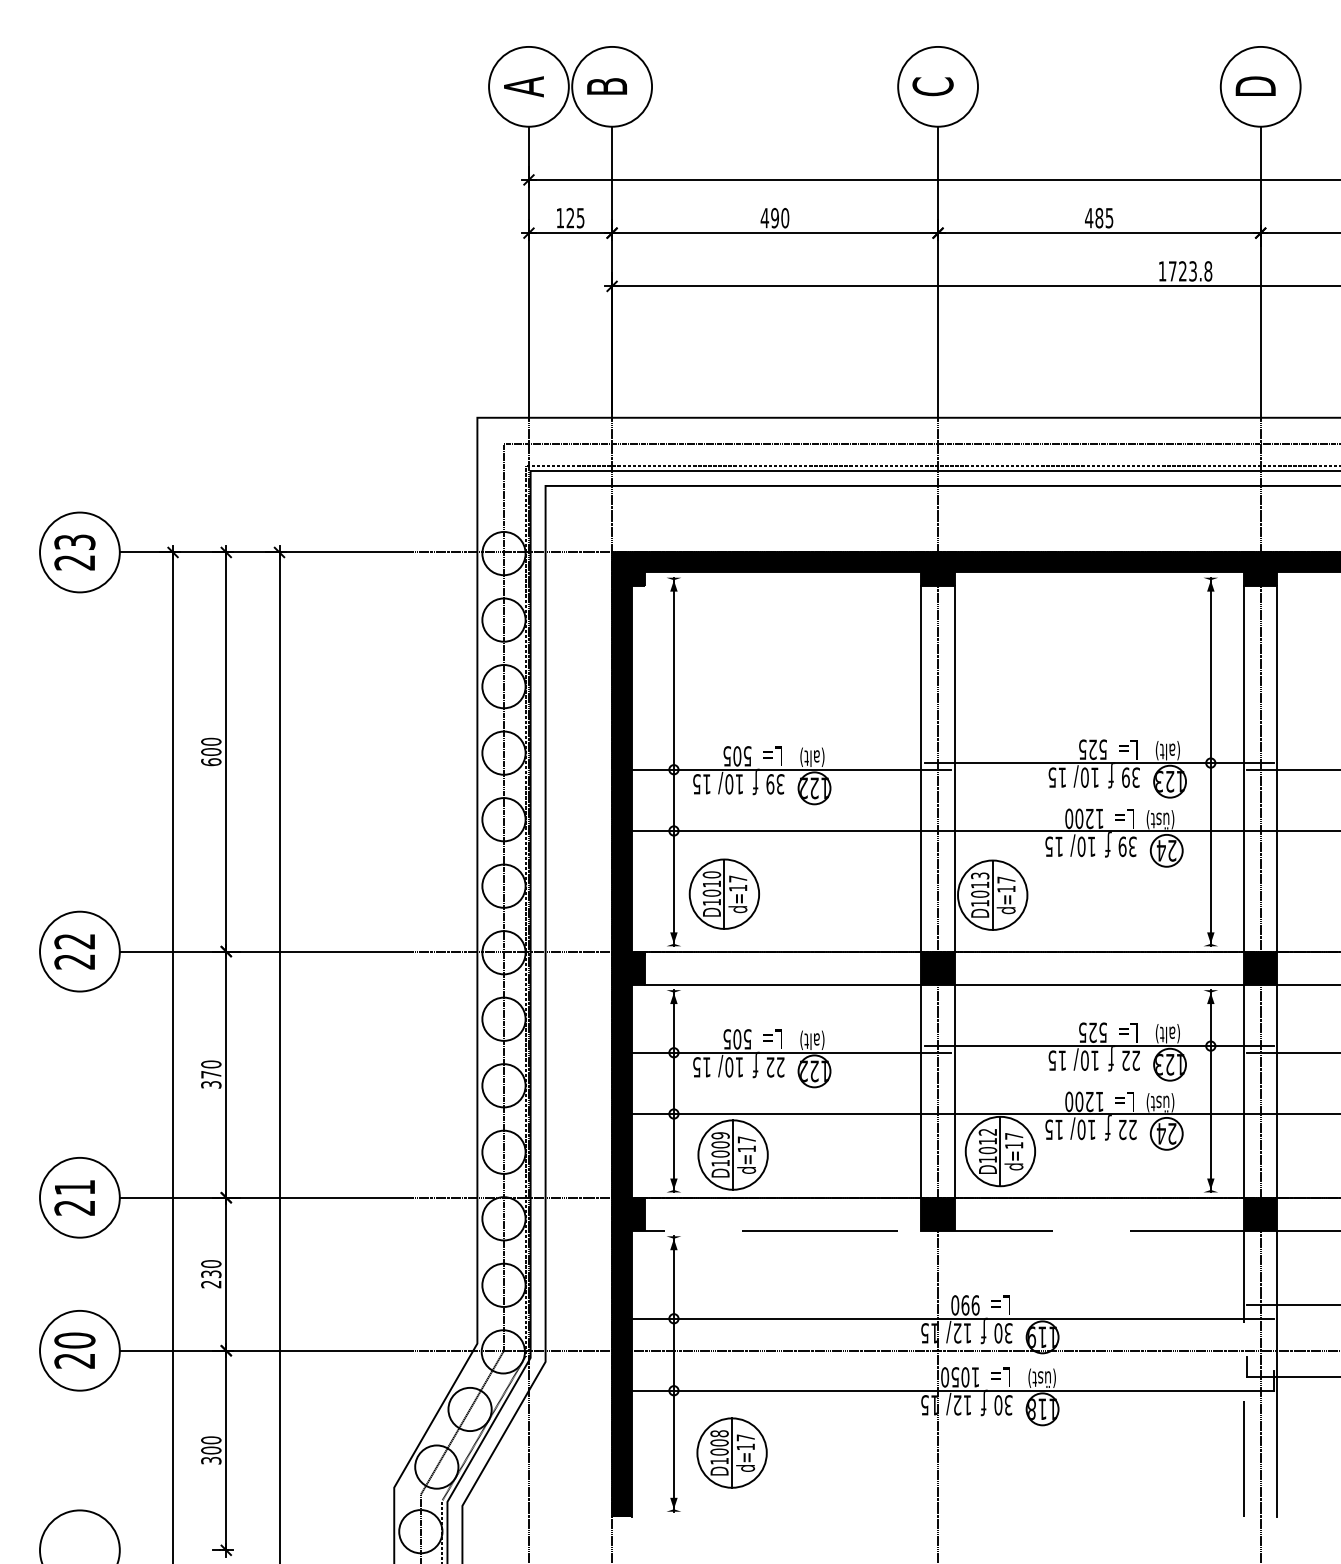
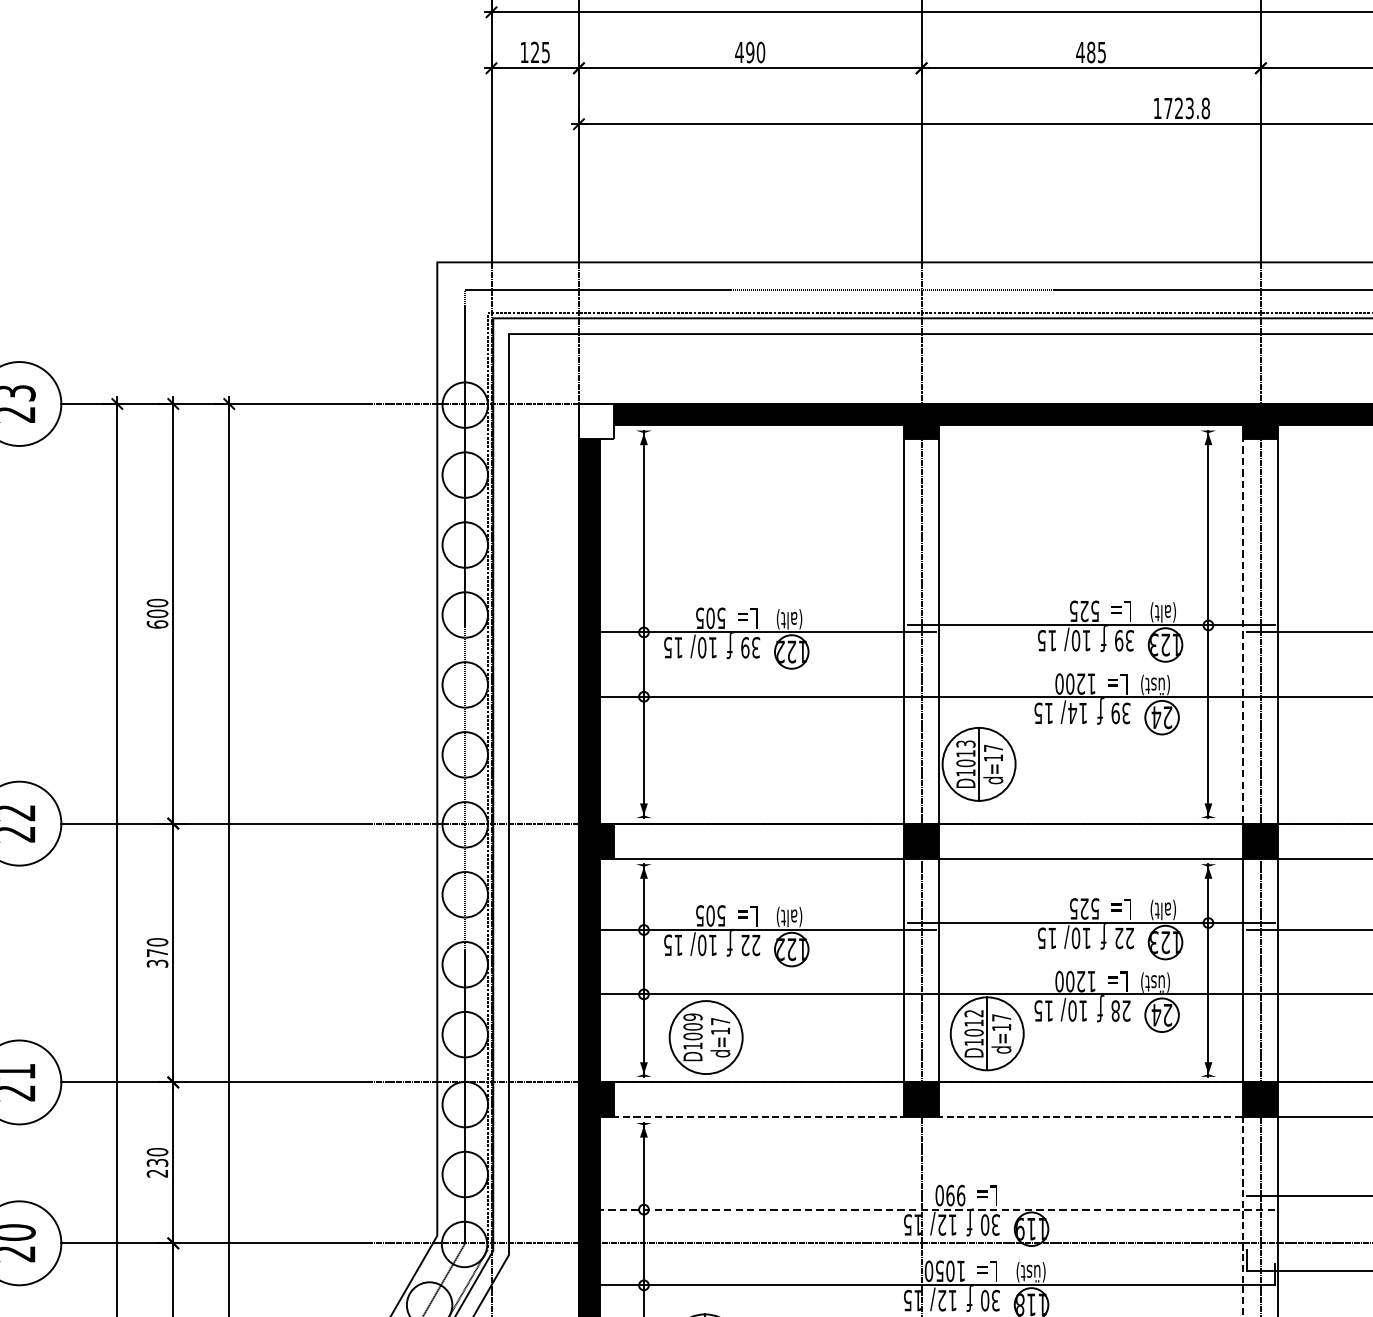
fill: (628, 568) -> (596, 420), removed
line: (1244, 768) -> (1243, 631), solid -> dashed
text: (1081, 846) -> (1072, 713), 10 -> 14
part: (723, 893) -> (696, 762), removed
text: (1122, 1129) -> (1115, 1010), 22 -> 28
line: (733, 1154) -> (706, 1036), removed
line: (944, 1318) -> (928, 1209), solid -> dashed

